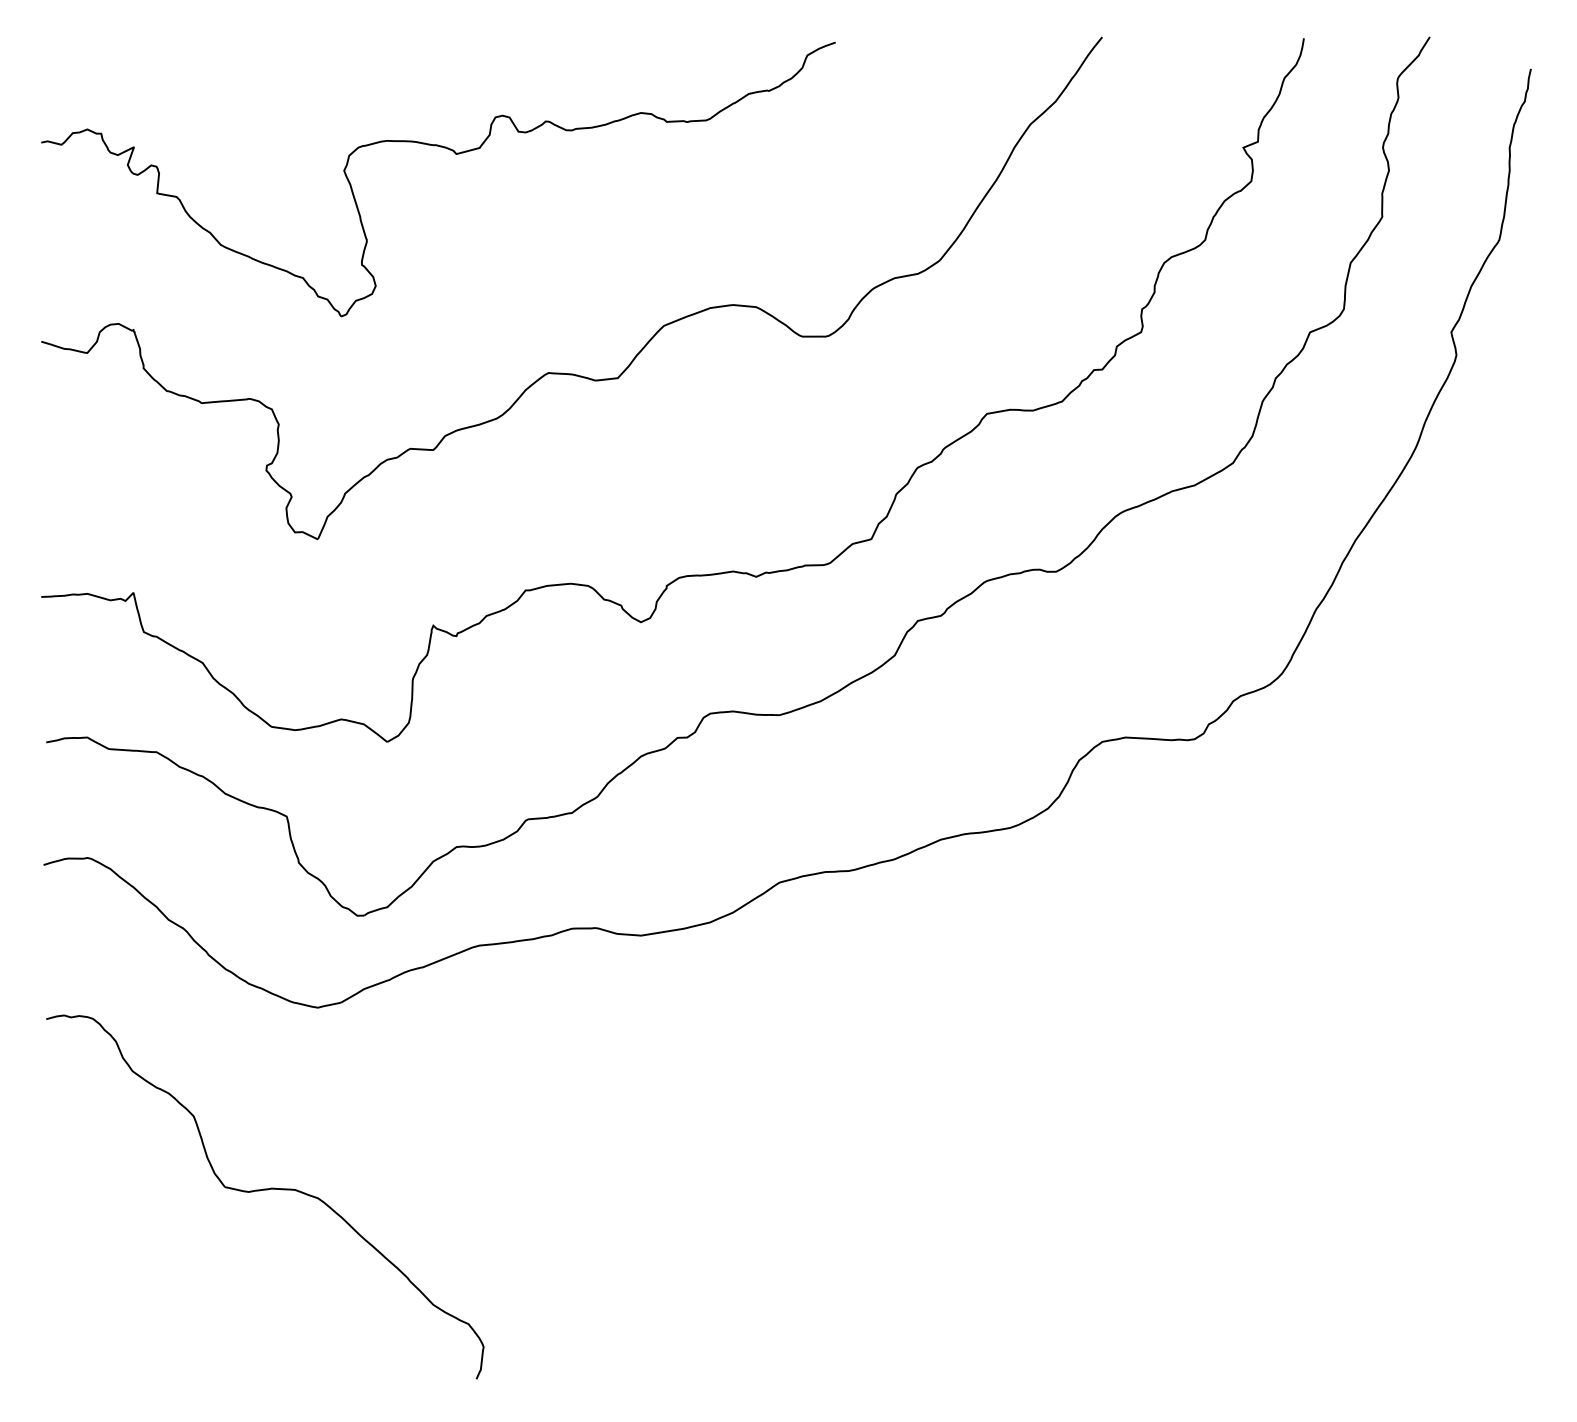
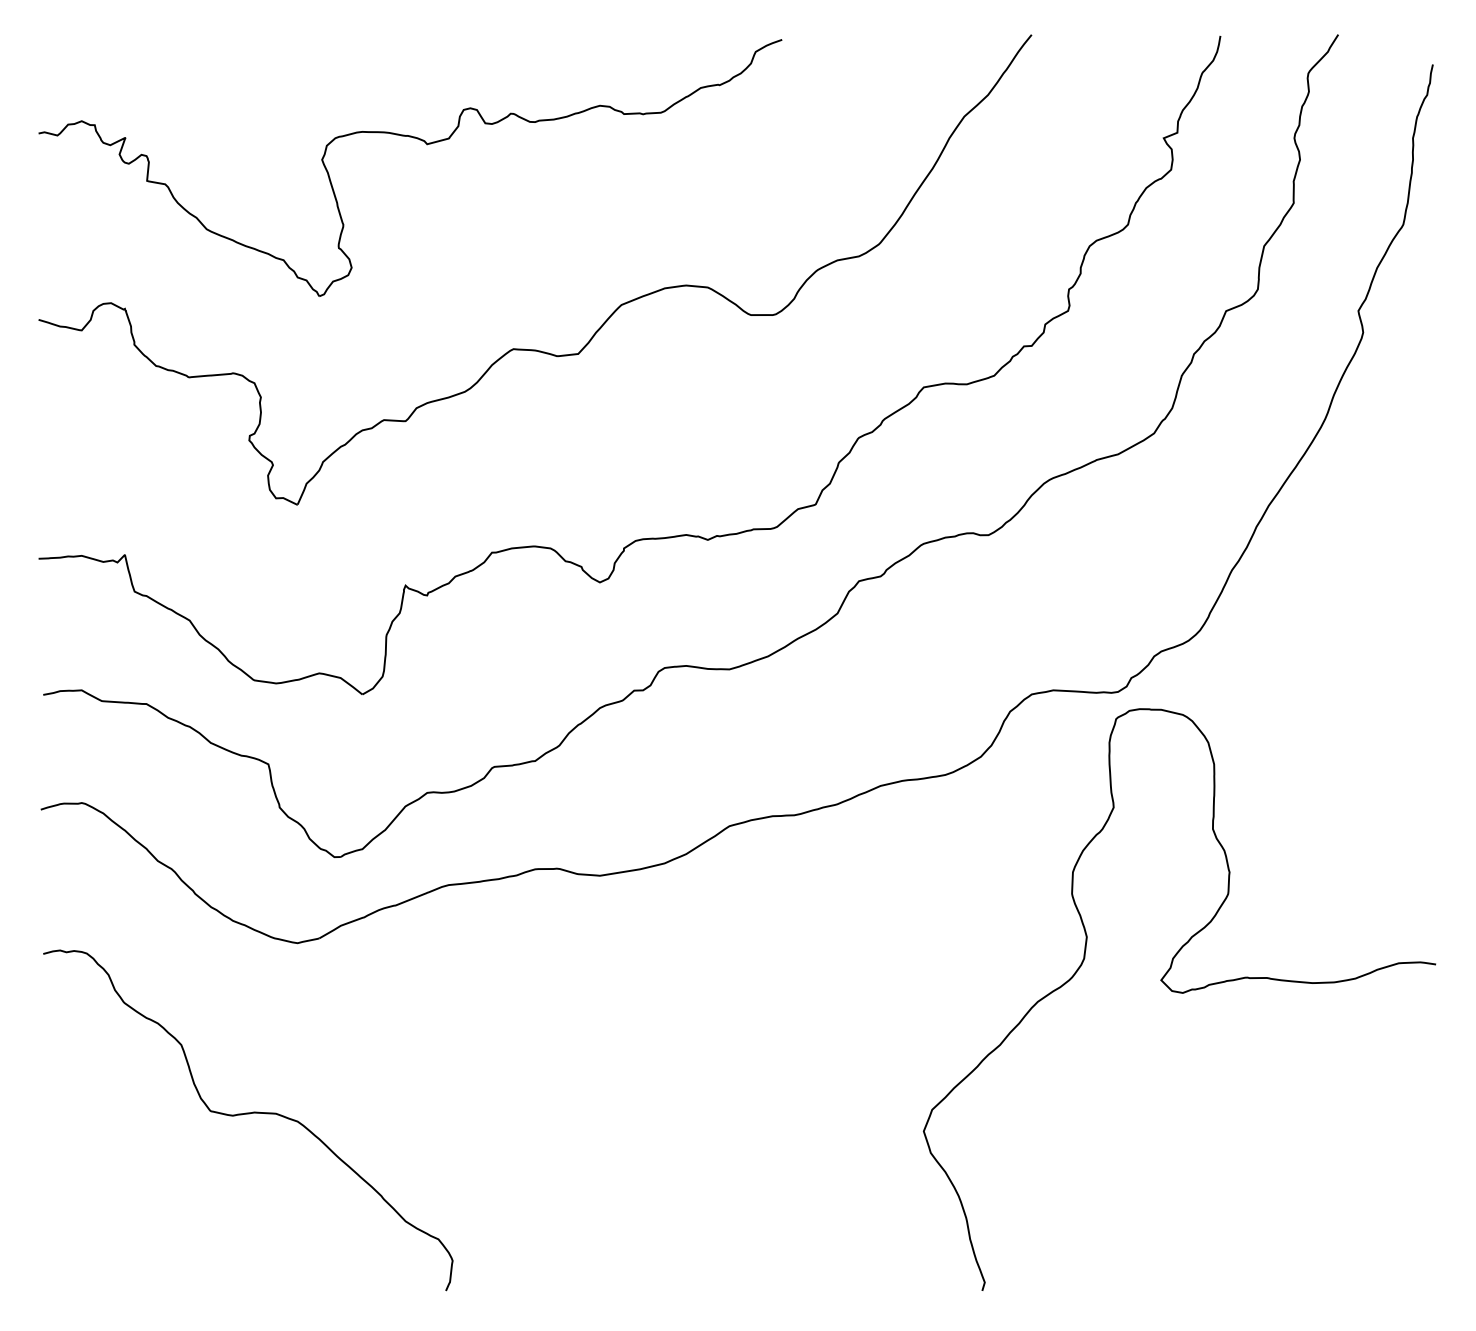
curve: (1260, 1061) -> (1179, 993), added

